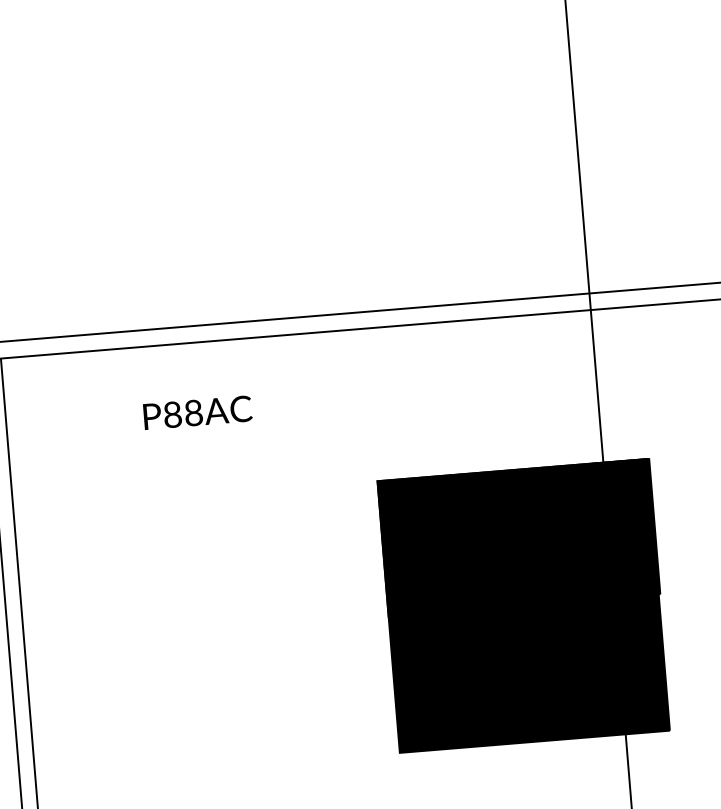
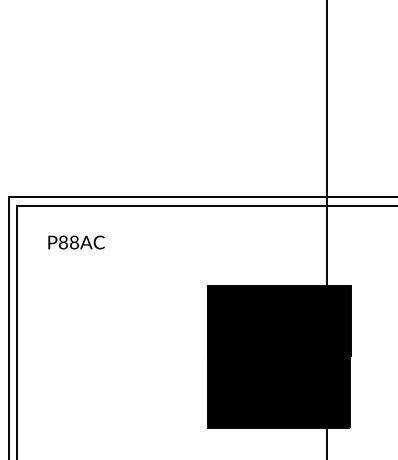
text: (197, 412) -> (76, 242), moved

